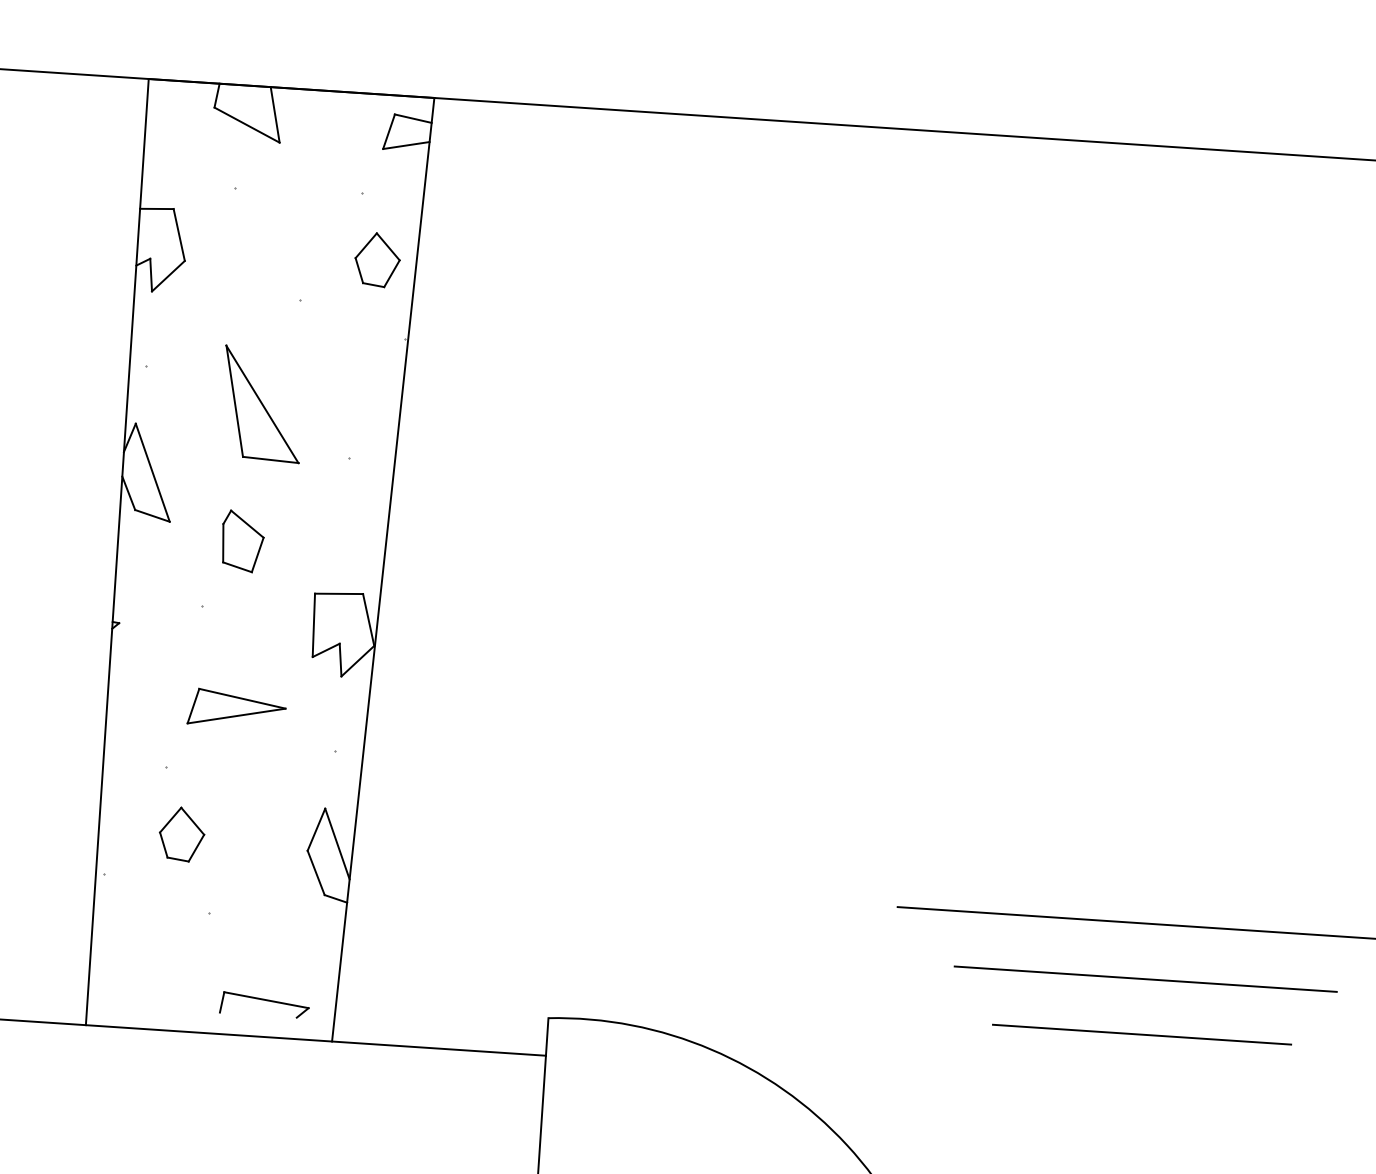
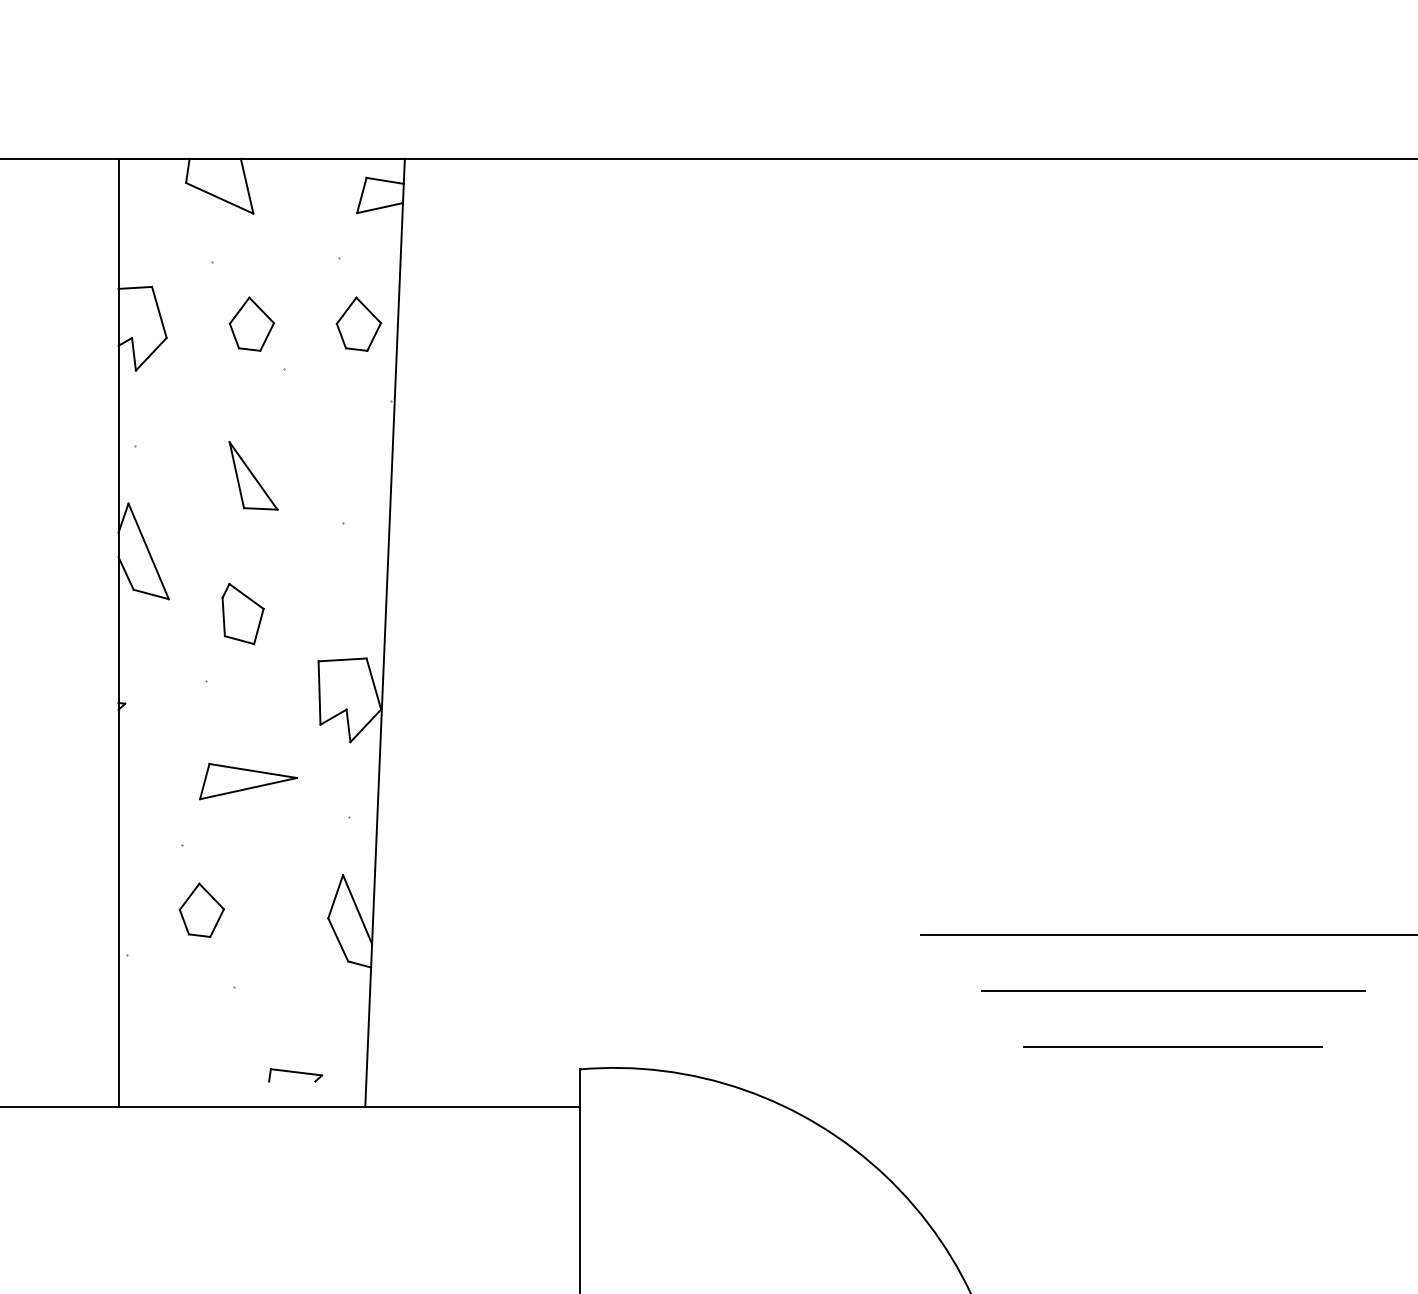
part: (270, 252) -> (251, 323), added
part: (262, 403) -> (253, 475), size x0.6
part: (264, 1005) -> (295, 1075), size x0.6

